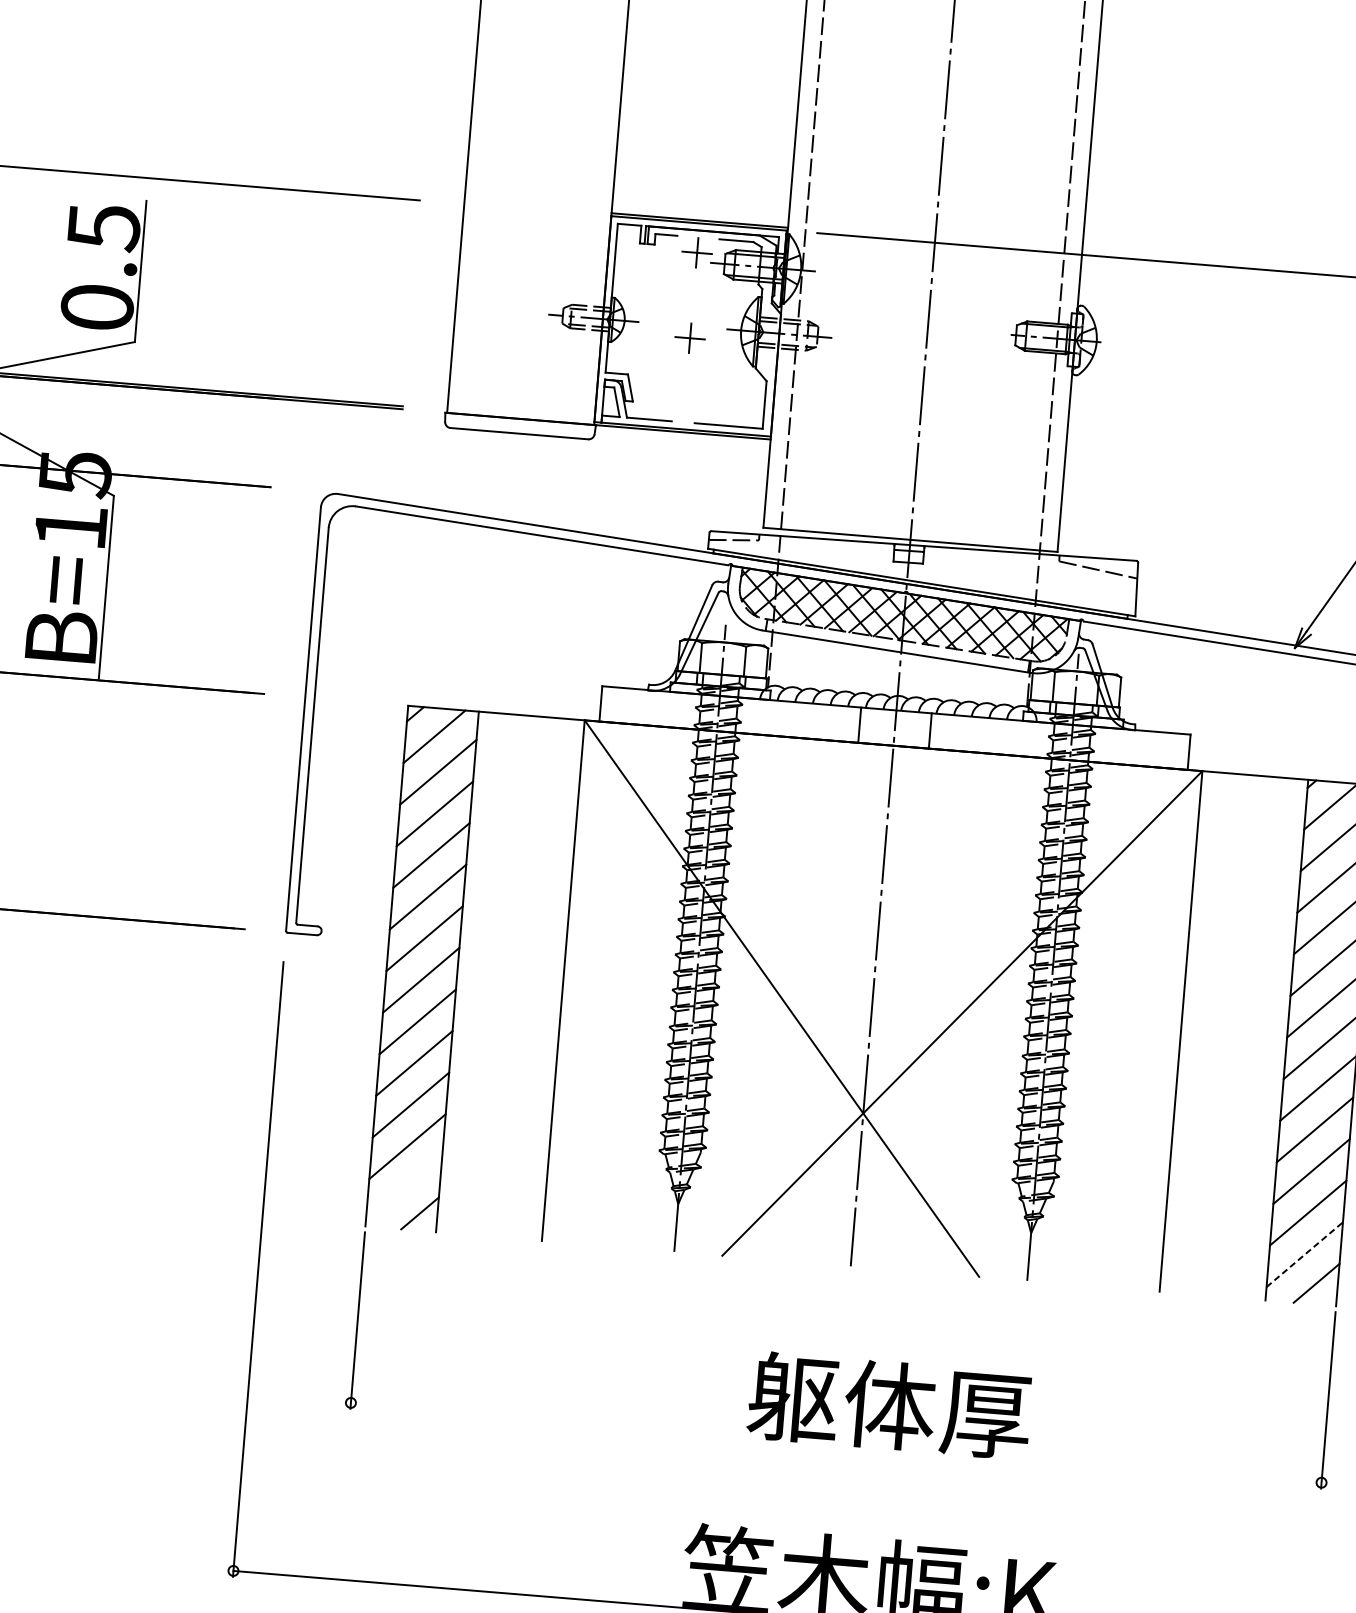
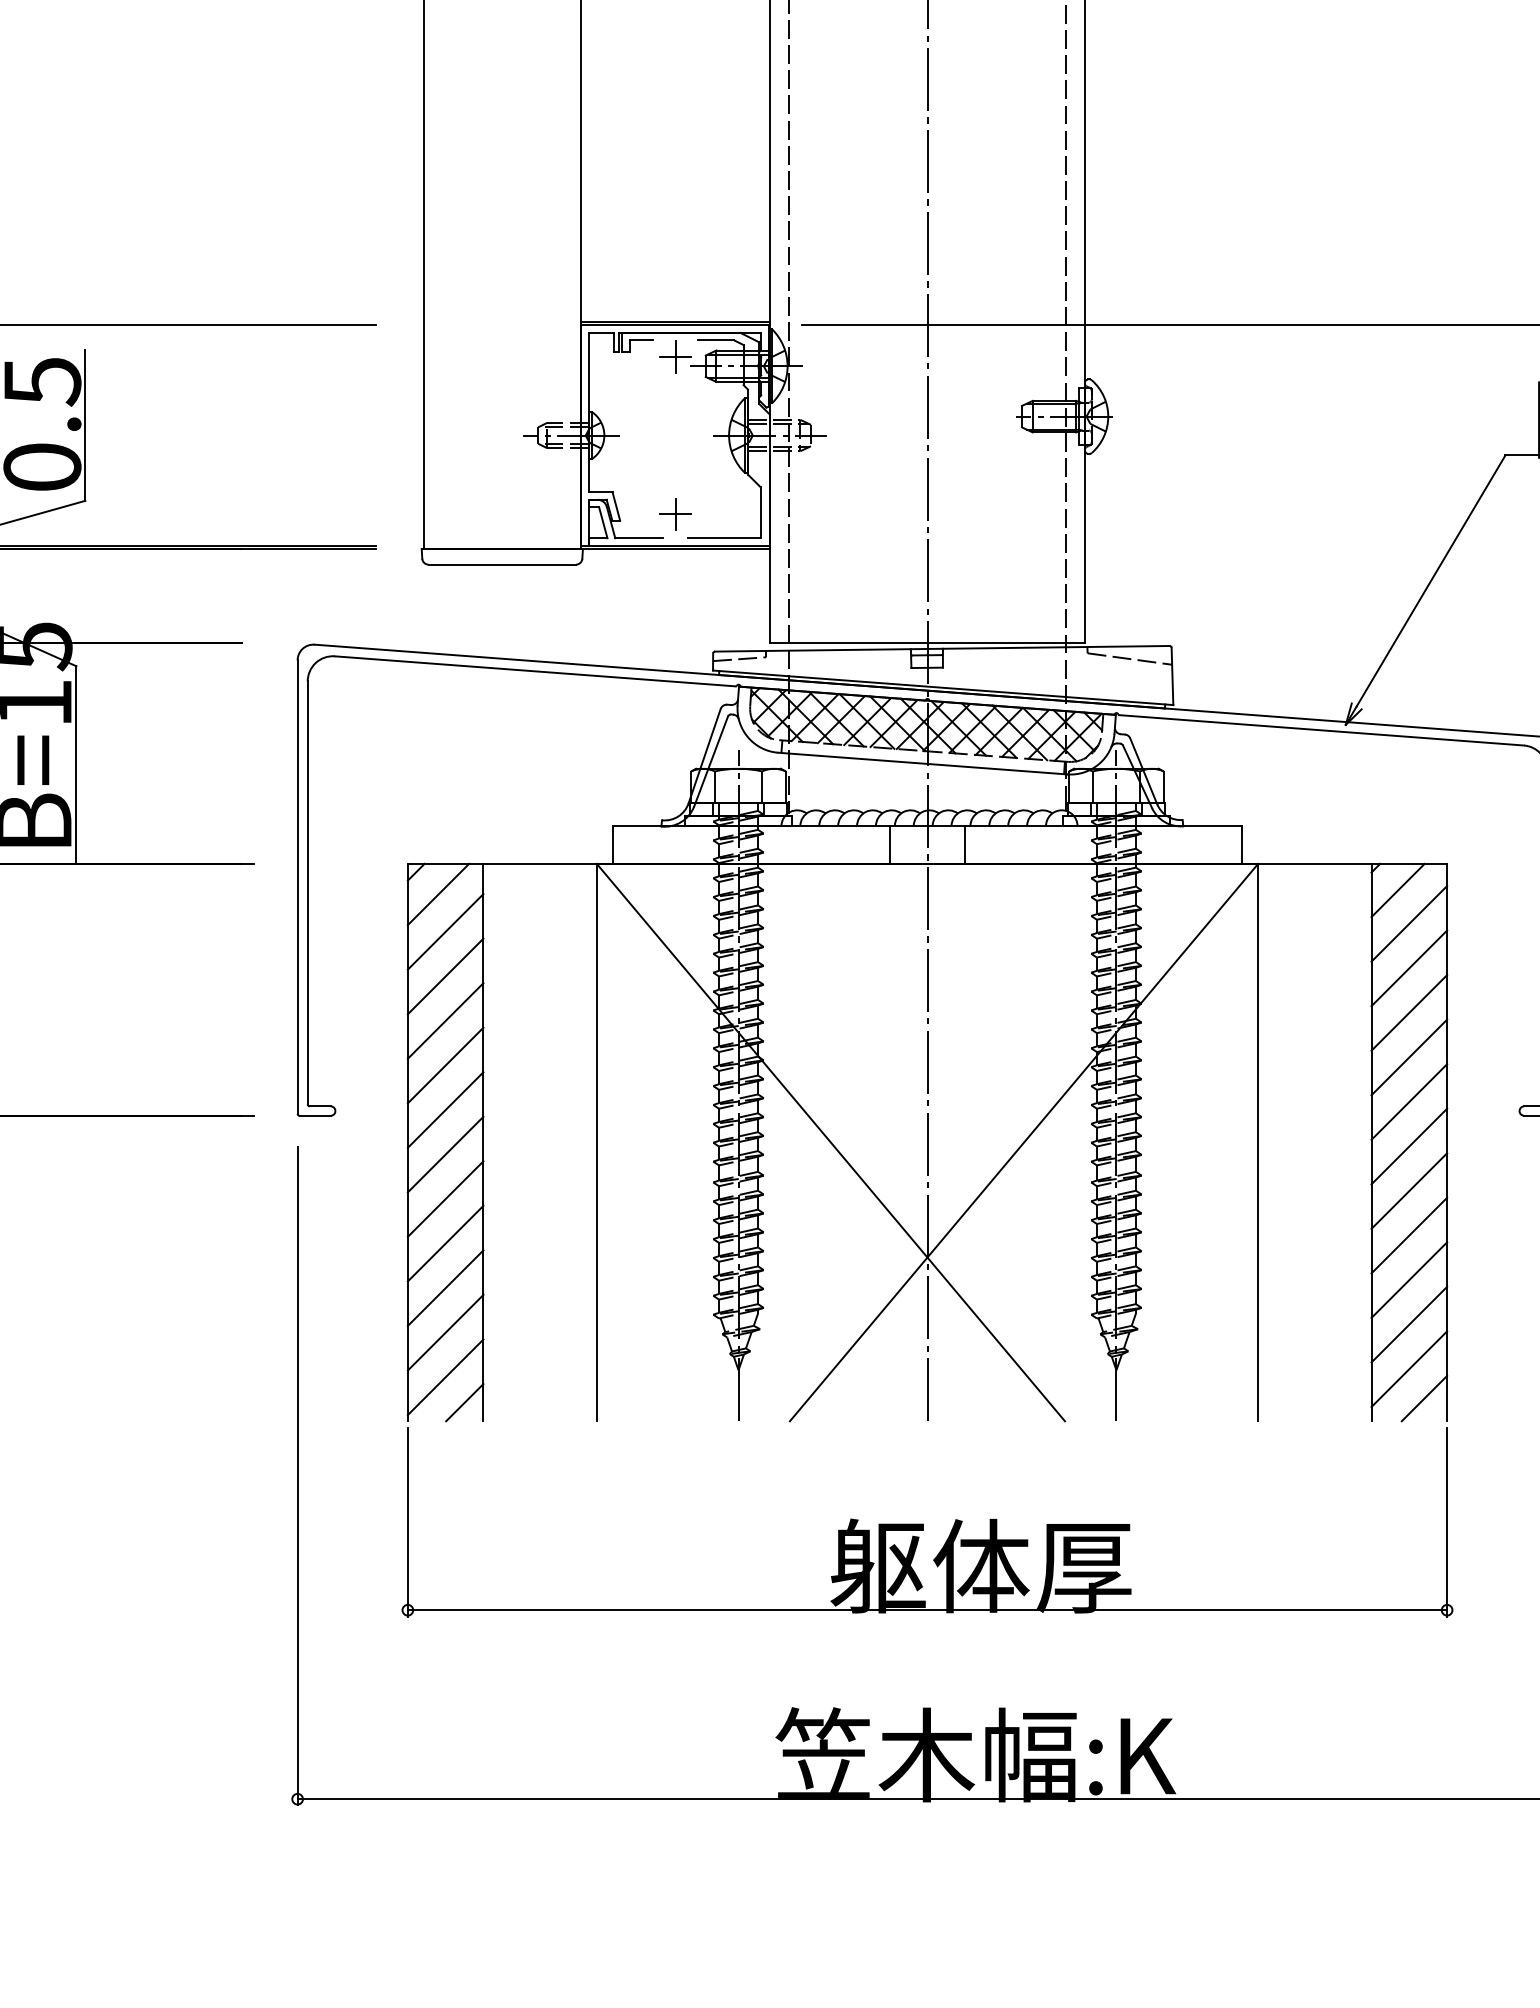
part: (690, 338) -> (675, 514), moved
line: (403, 1188) -> (445, 1377), added
line: (1304, 1254) -> (1409, 1368), dashed -> solid
line: (836, 1443) -> (927, 1610), added

